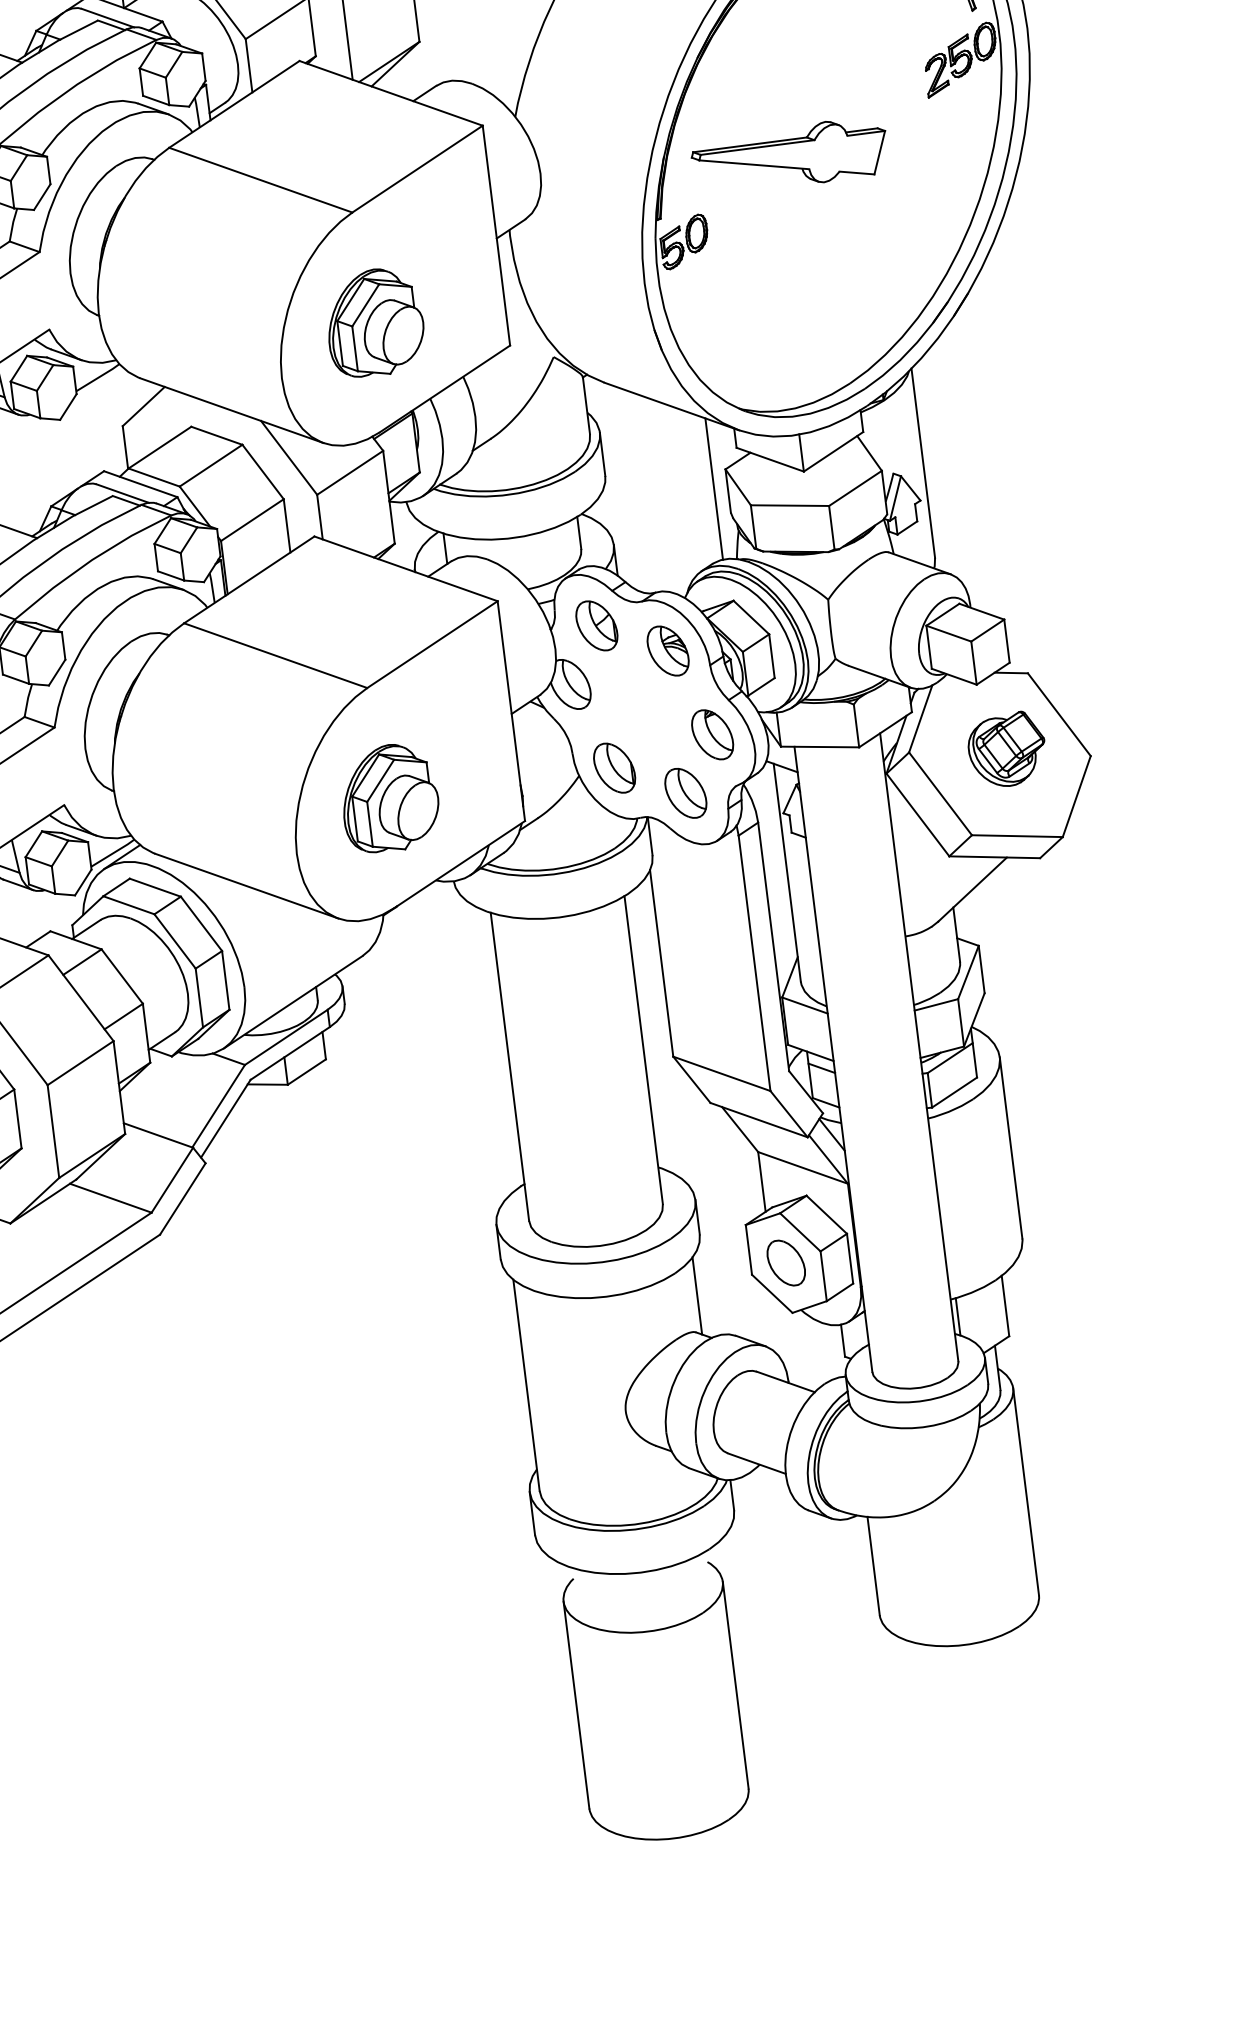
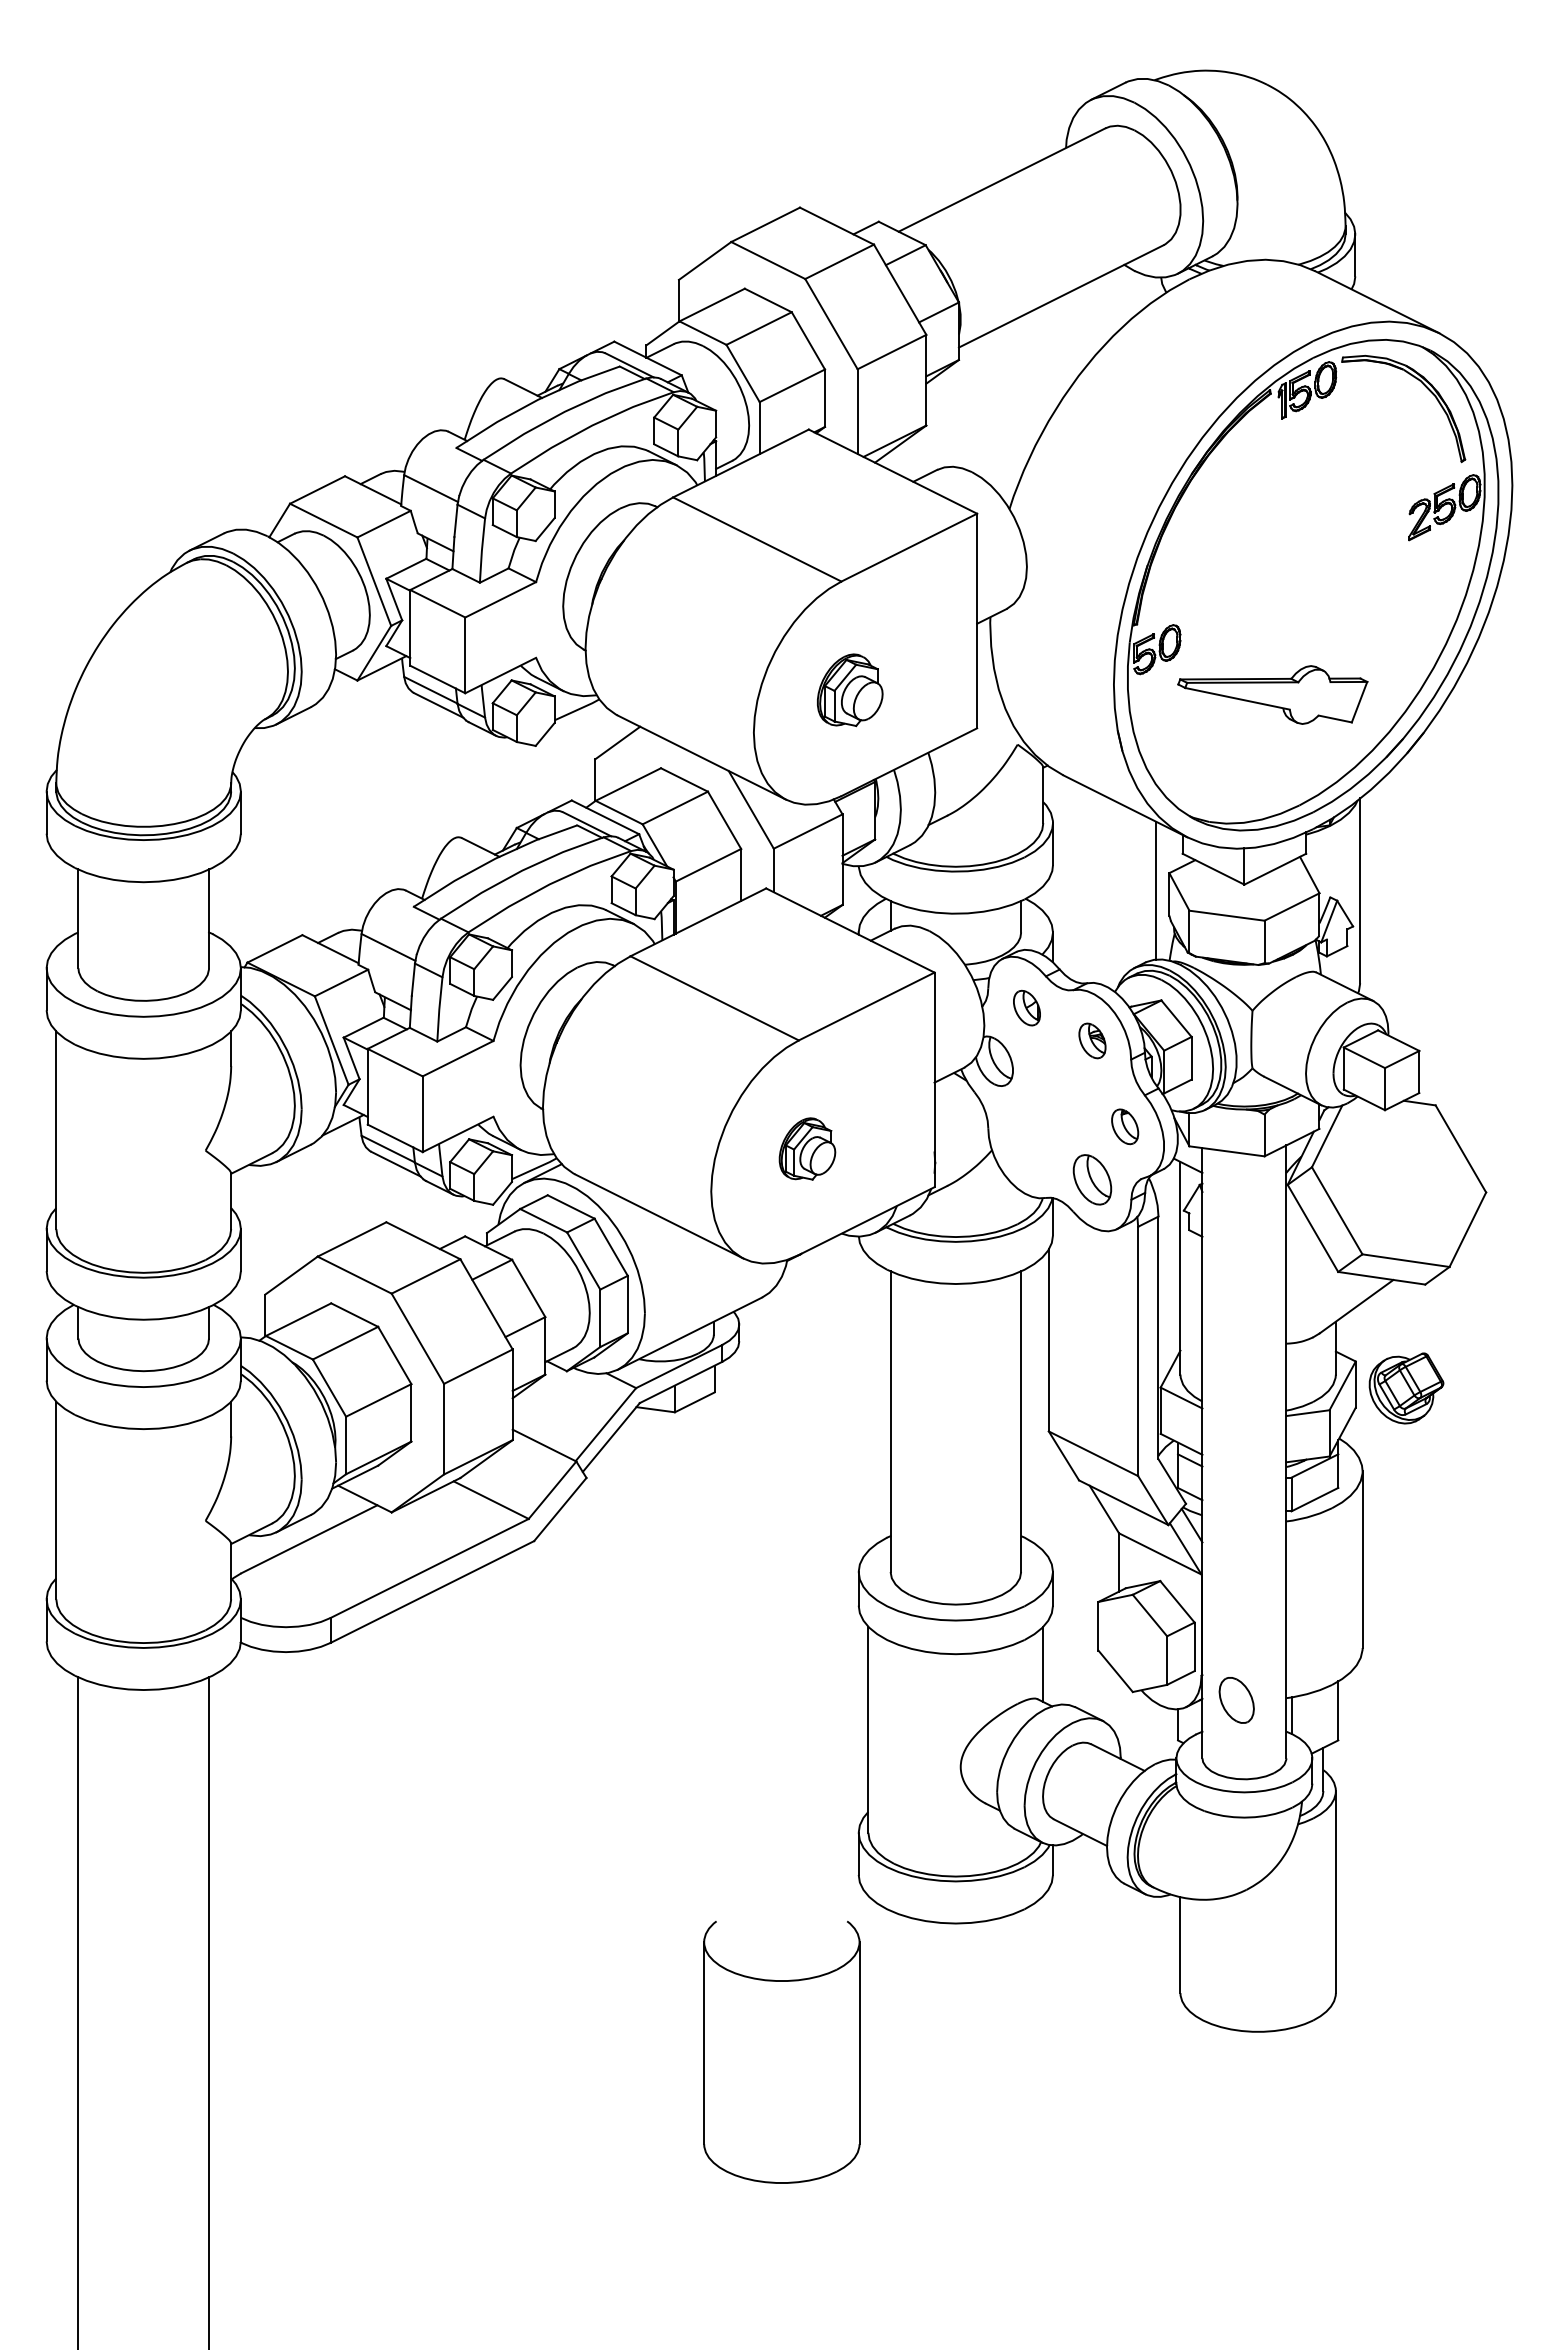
part: (789, 155) -> (1272, 694), moved
part: (375, 322) -> (850, 690), size x0.7
part: (596, 625) -> (1026, 1007), size x0.7
part: (668, 650) -> (1092, 1040), size x0.7
part: (711, 734) -> (1124, 1126), size x0.7
part: (1007, 749) -> (1406, 1388), moved
part: (614, 767) -> (1026, 1146), removed
part: (389, 797) -> (807, 1148), size x0.6
part: (786, 1263) -> (1236, 1700), moved
part: (656, 1703) -> (781, 2051), moved

